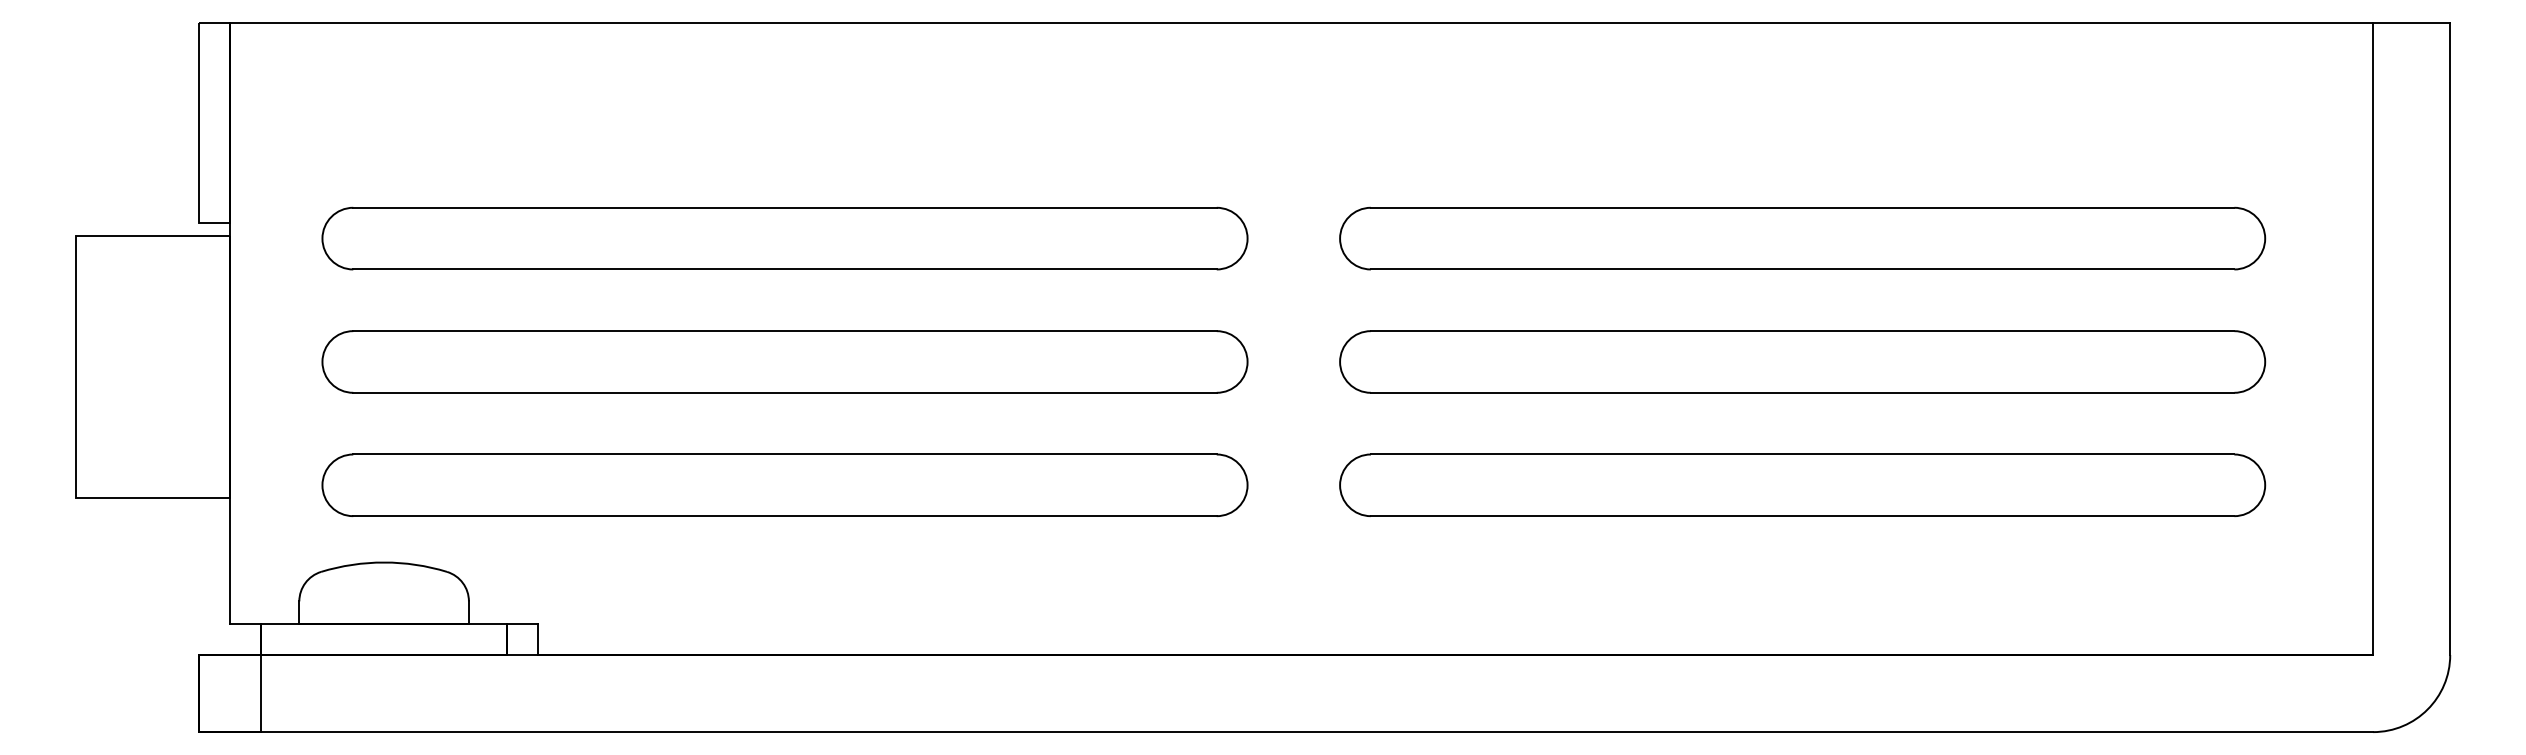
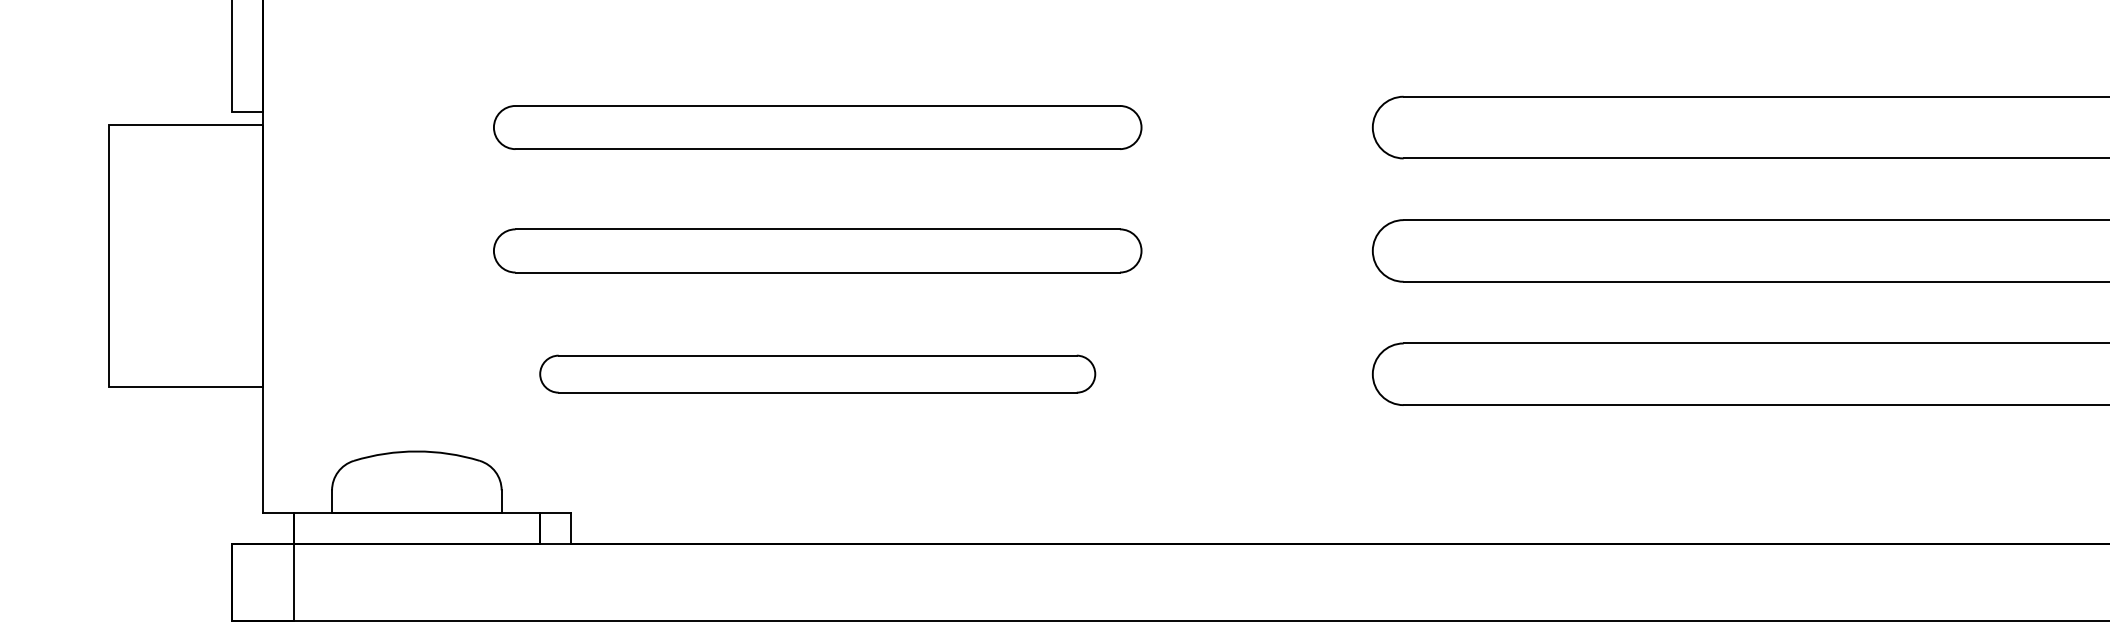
part: (784, 238) -> (817, 127), size x0.7
part: (784, 361) -> (817, 250), size x0.7
part: (784, 484) -> (817, 373), size x0.6

